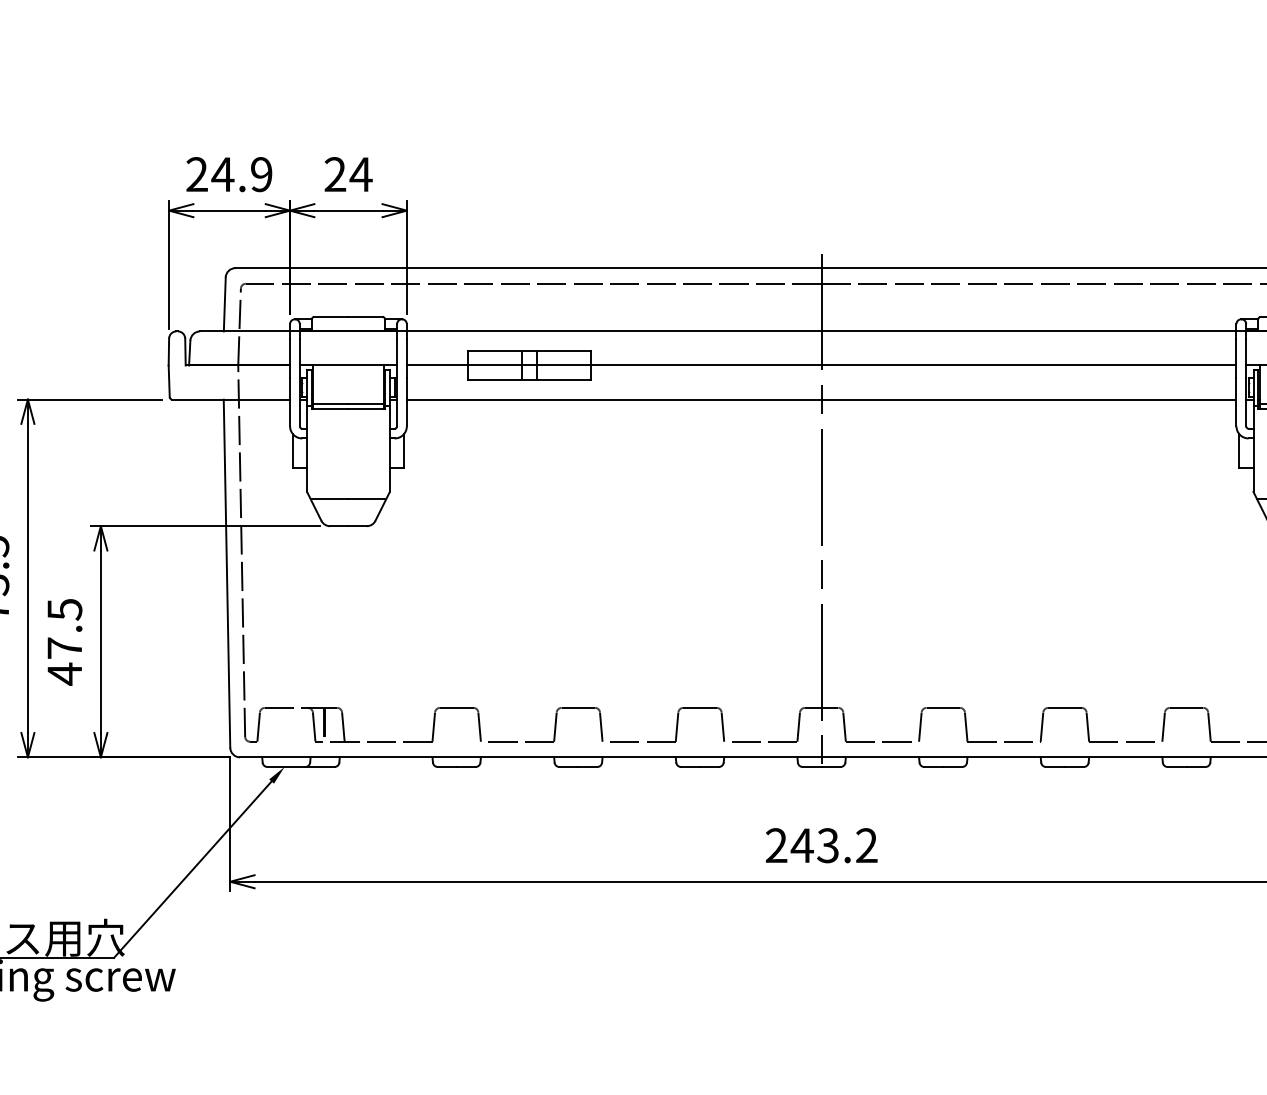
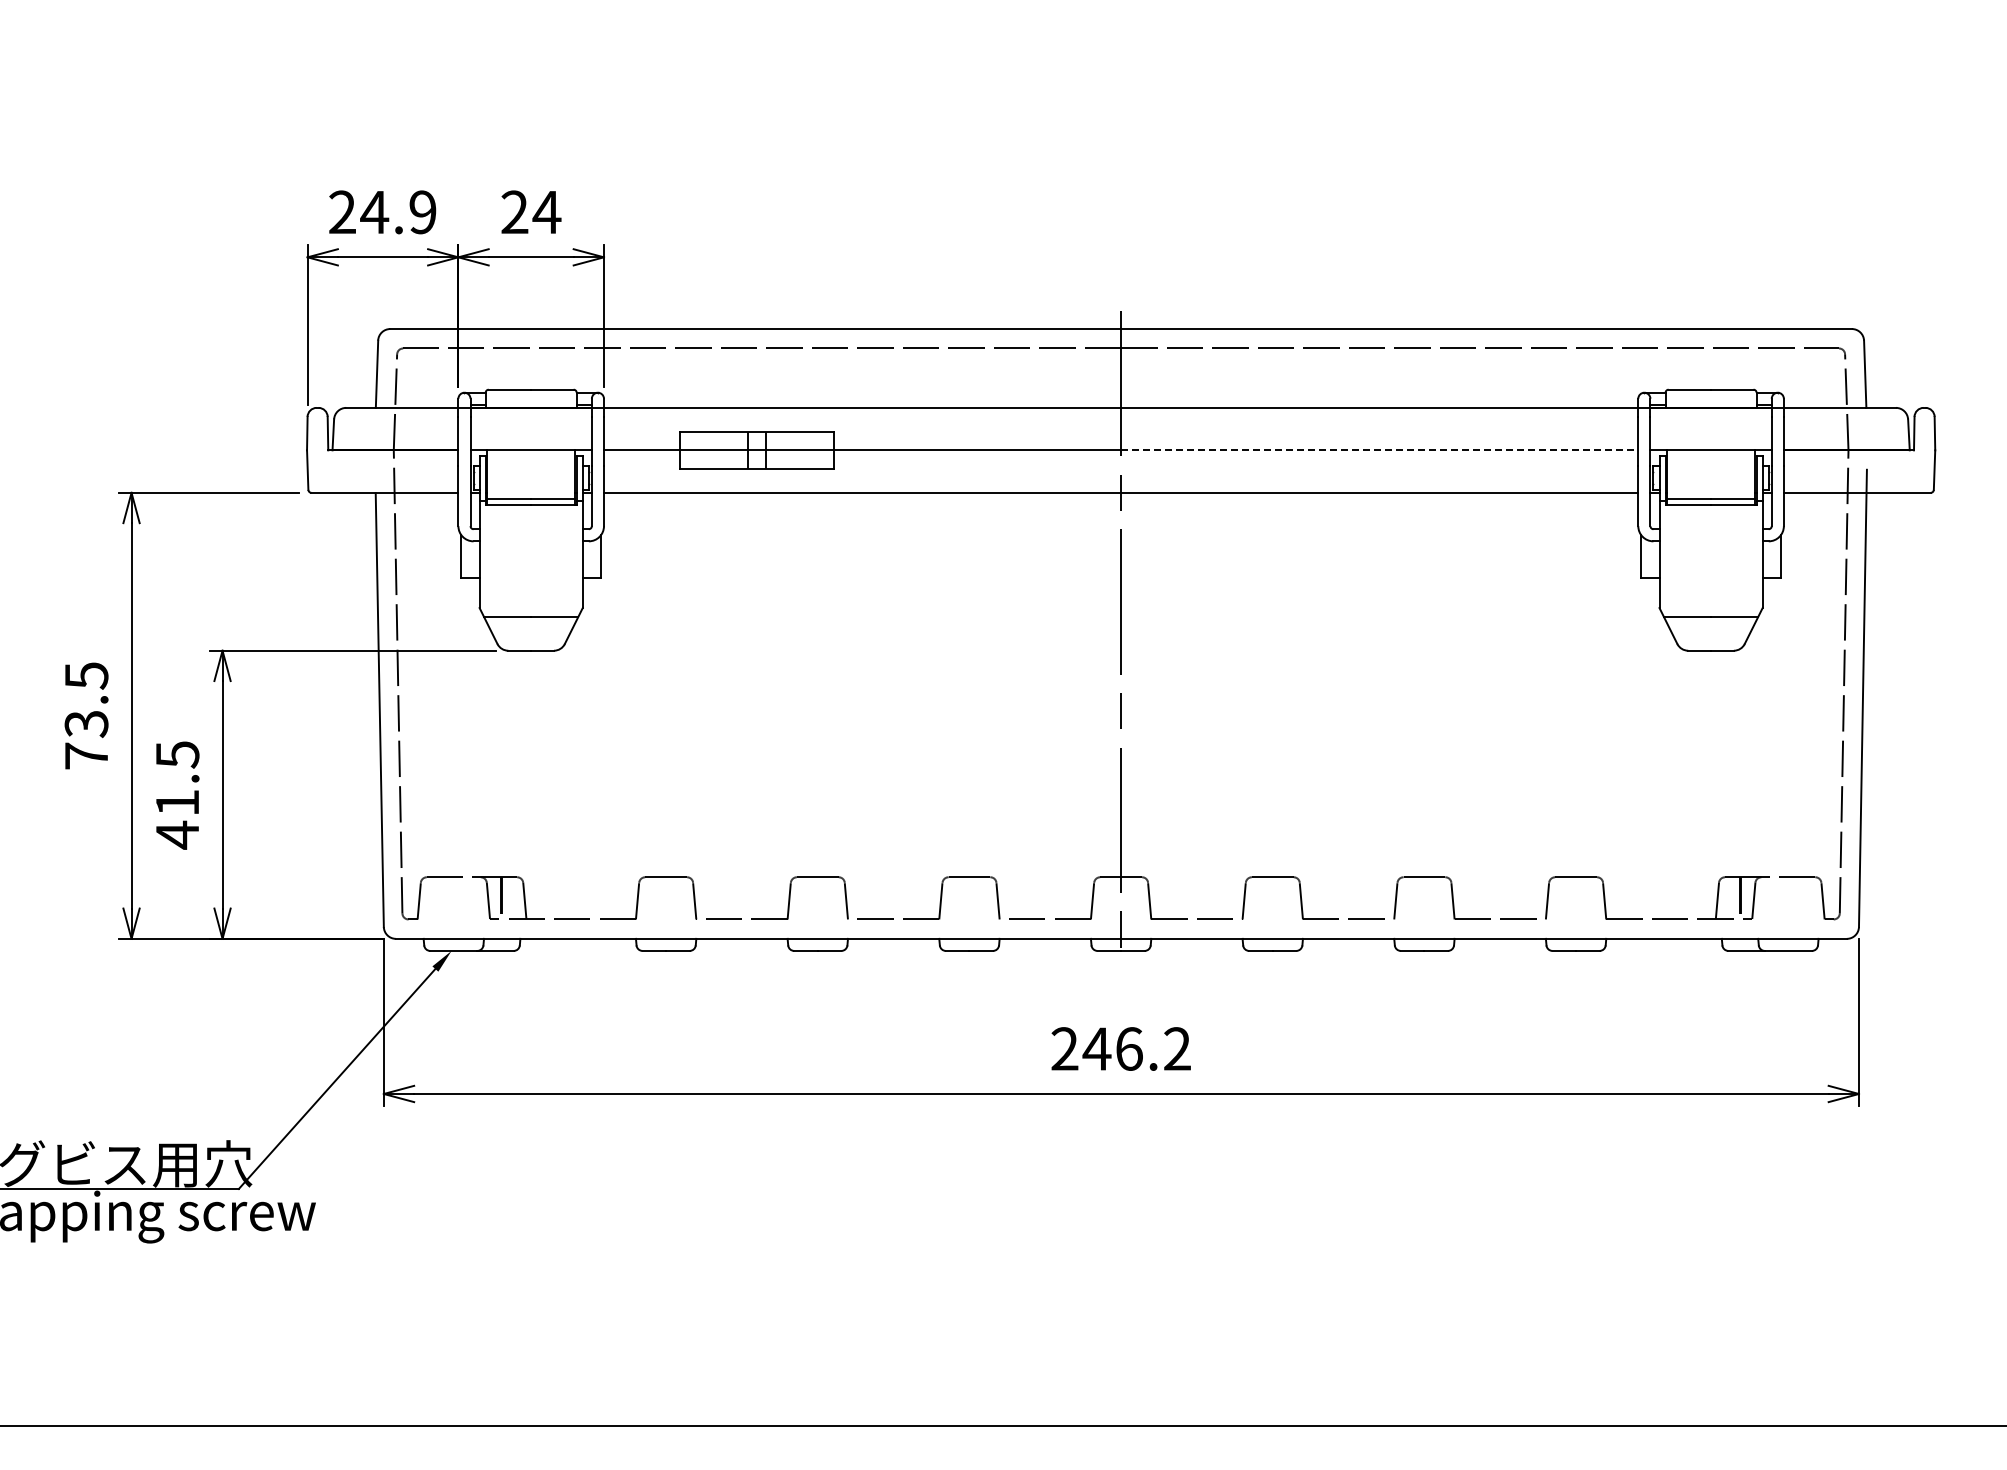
line: (1028, 365) -> (1379, 450), solid -> dashed
text: (64, 647) -> (177, 802), 47.5 -> 41.5
text: (827, 845) -> (1128, 1048), 243.2 -> 246.2

